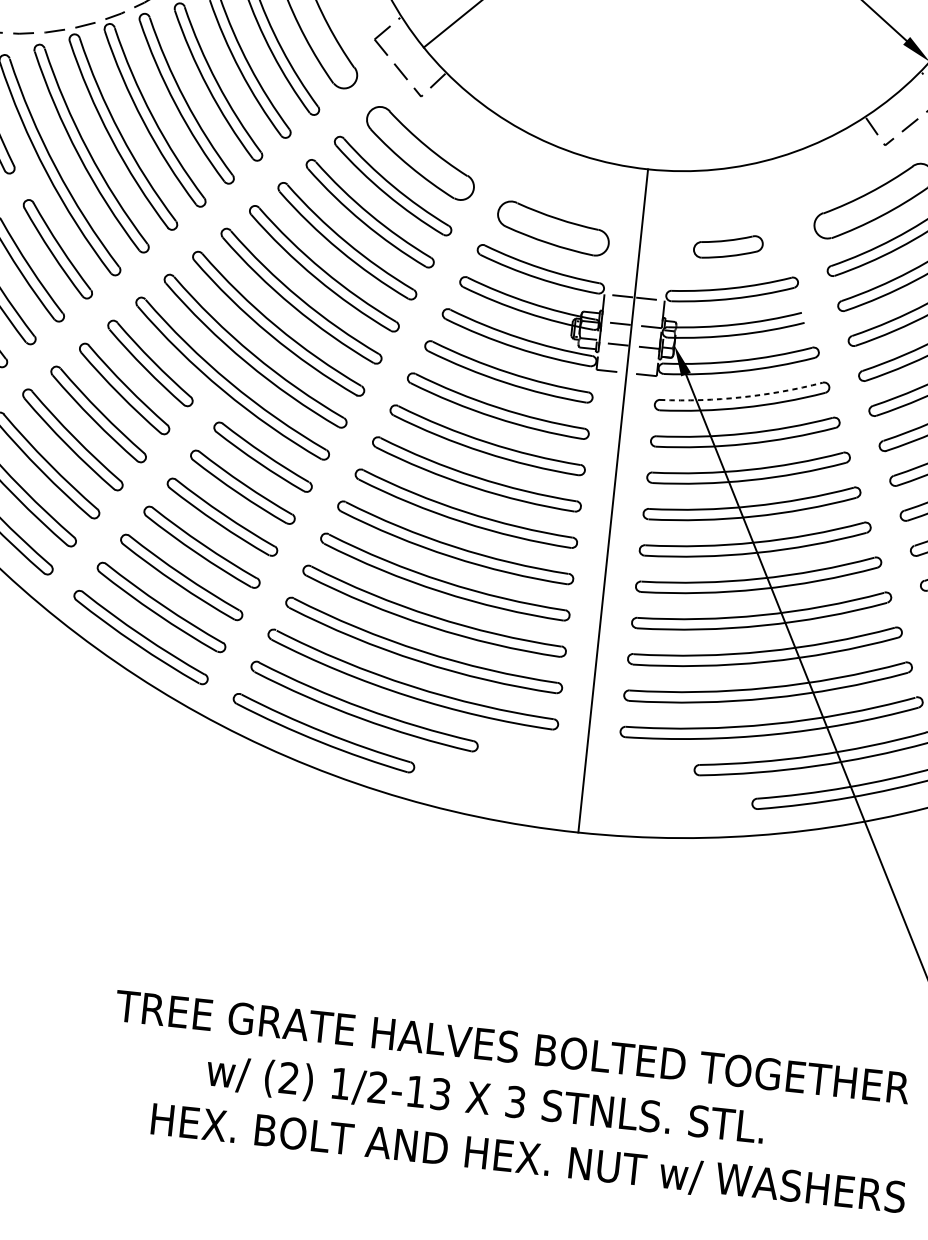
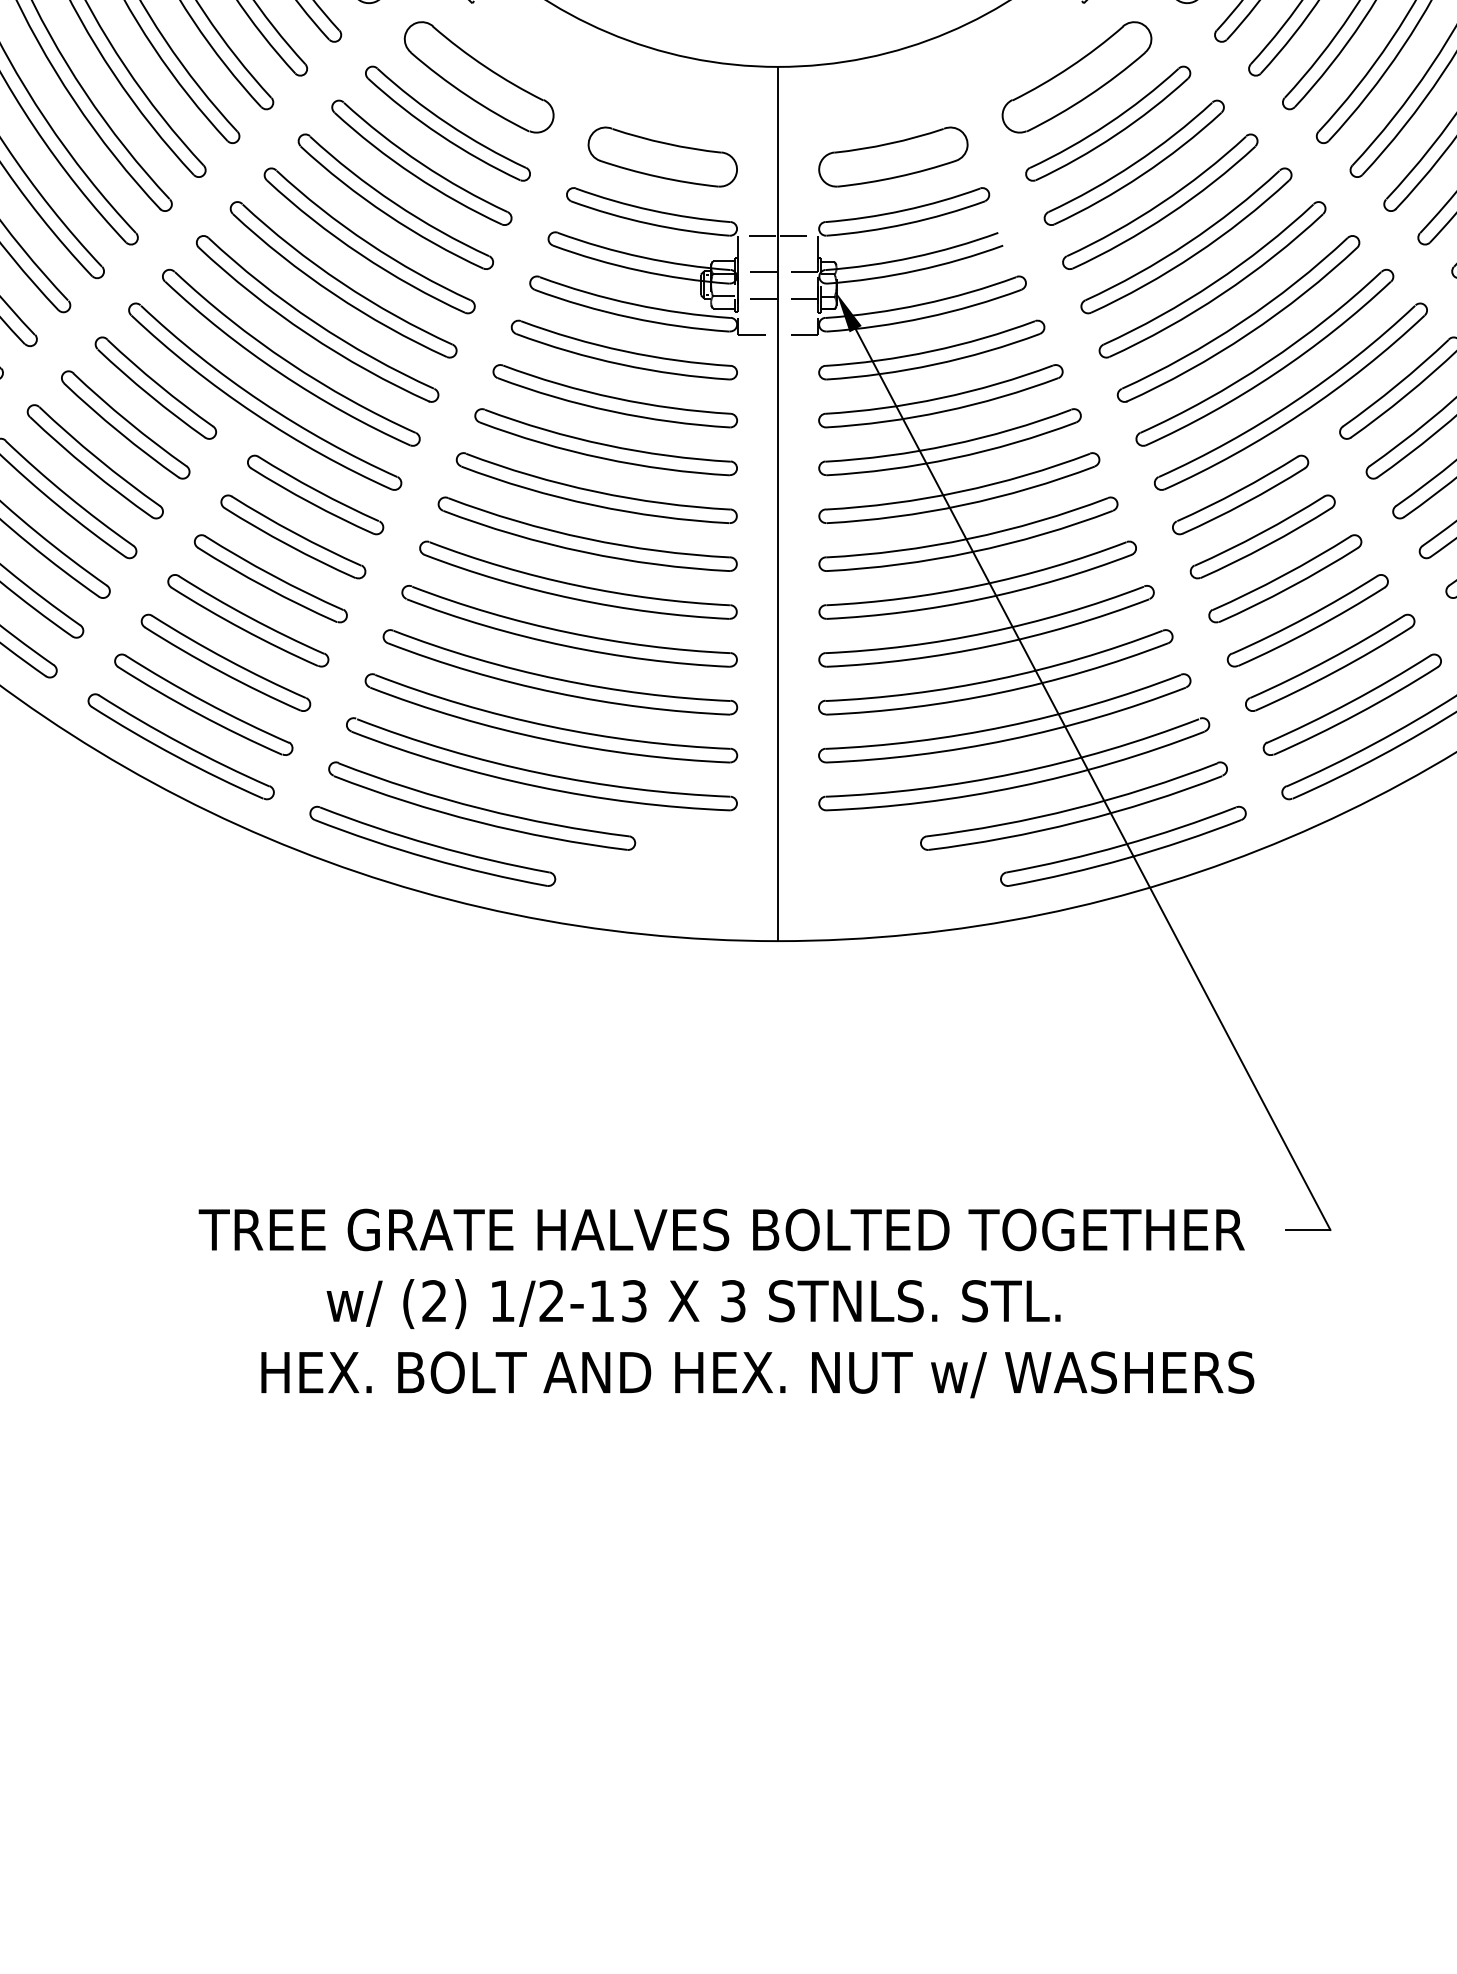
part: (728, 246) -> (893, 156), size x1.67
arc: (741, 397) -> (931, 351), dashed -> solid

